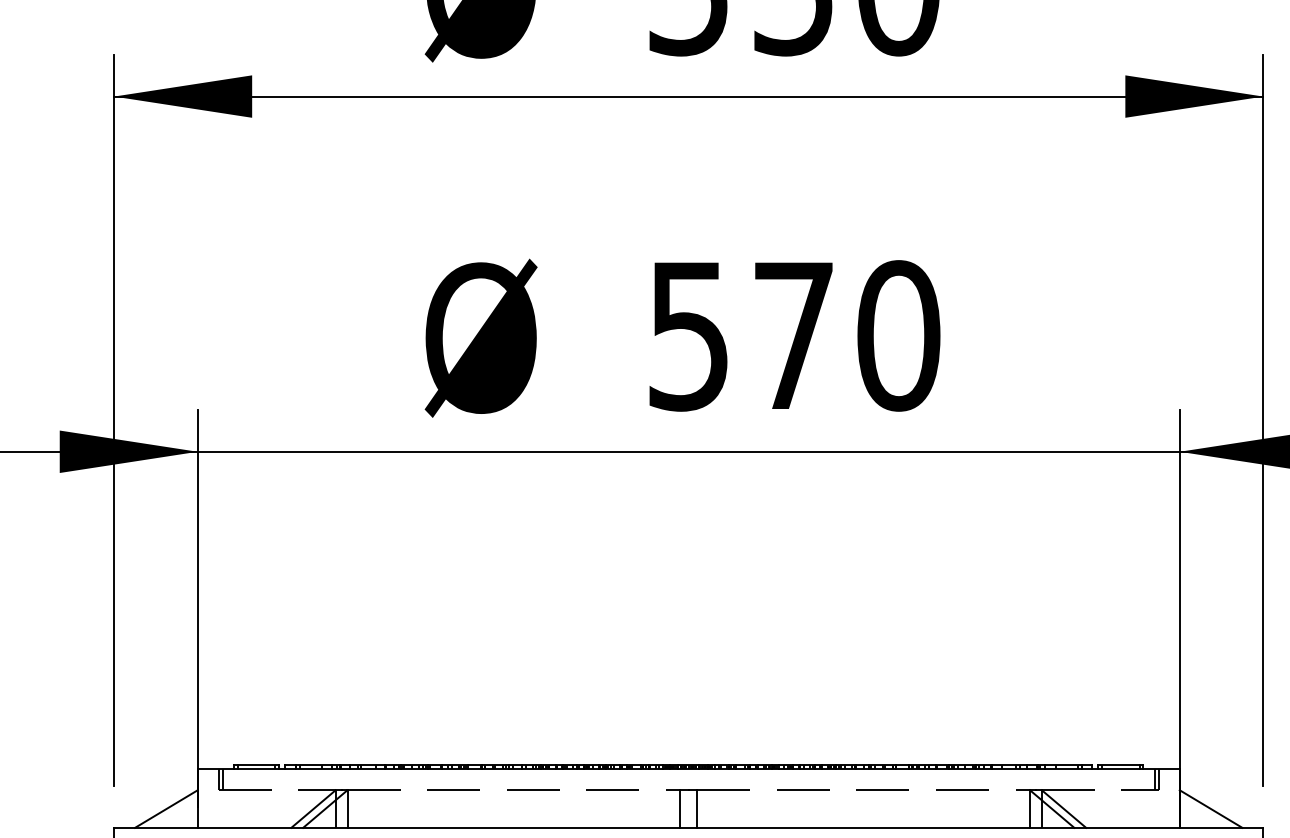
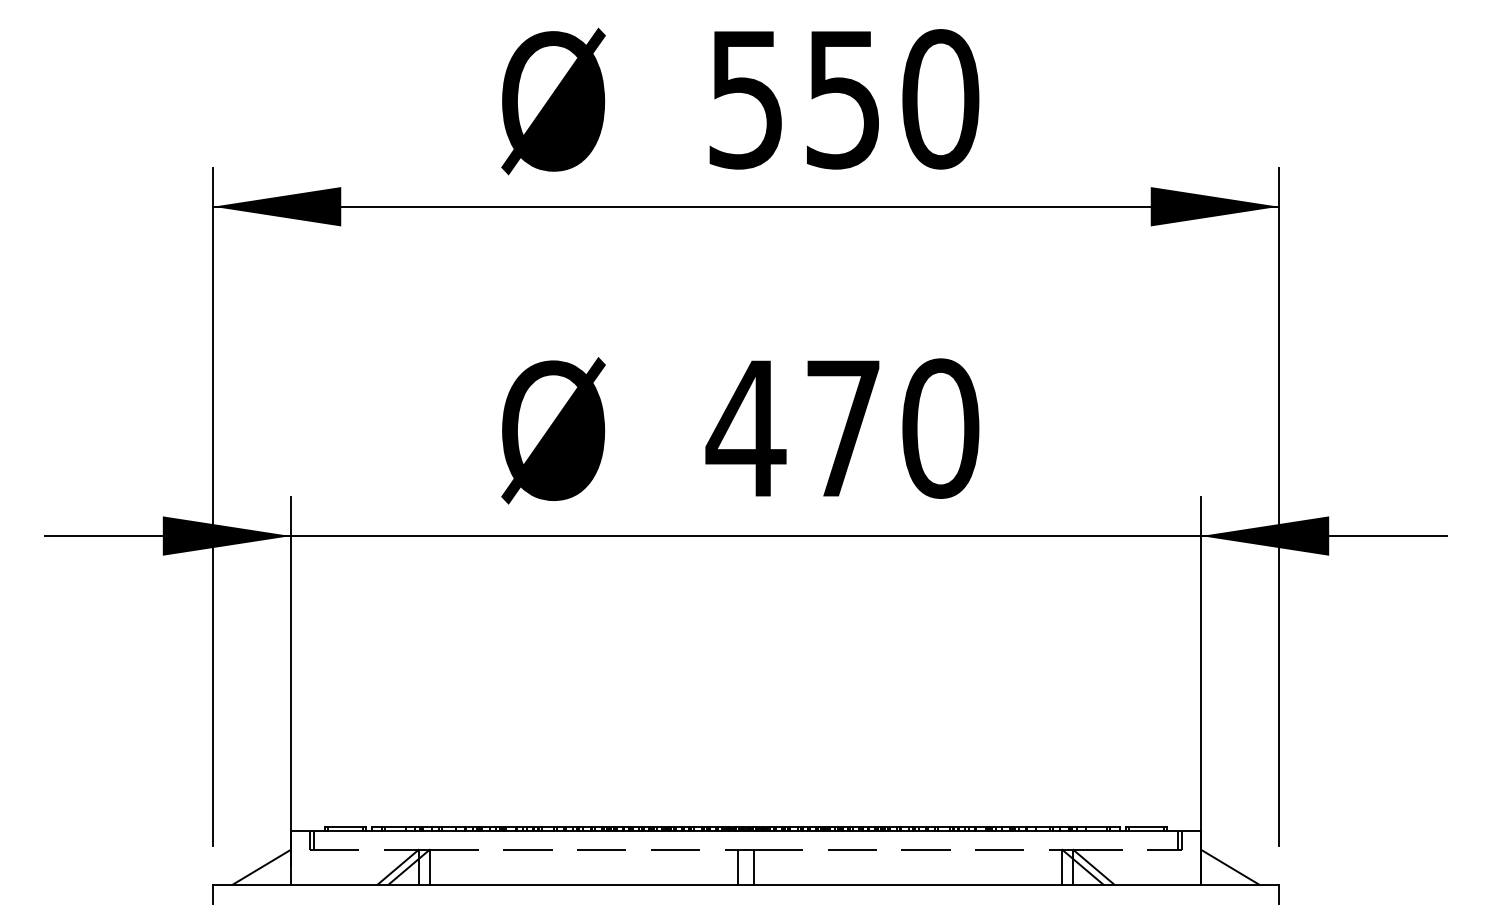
text: (688, 336) -> (745, 429), 570 -> 470

